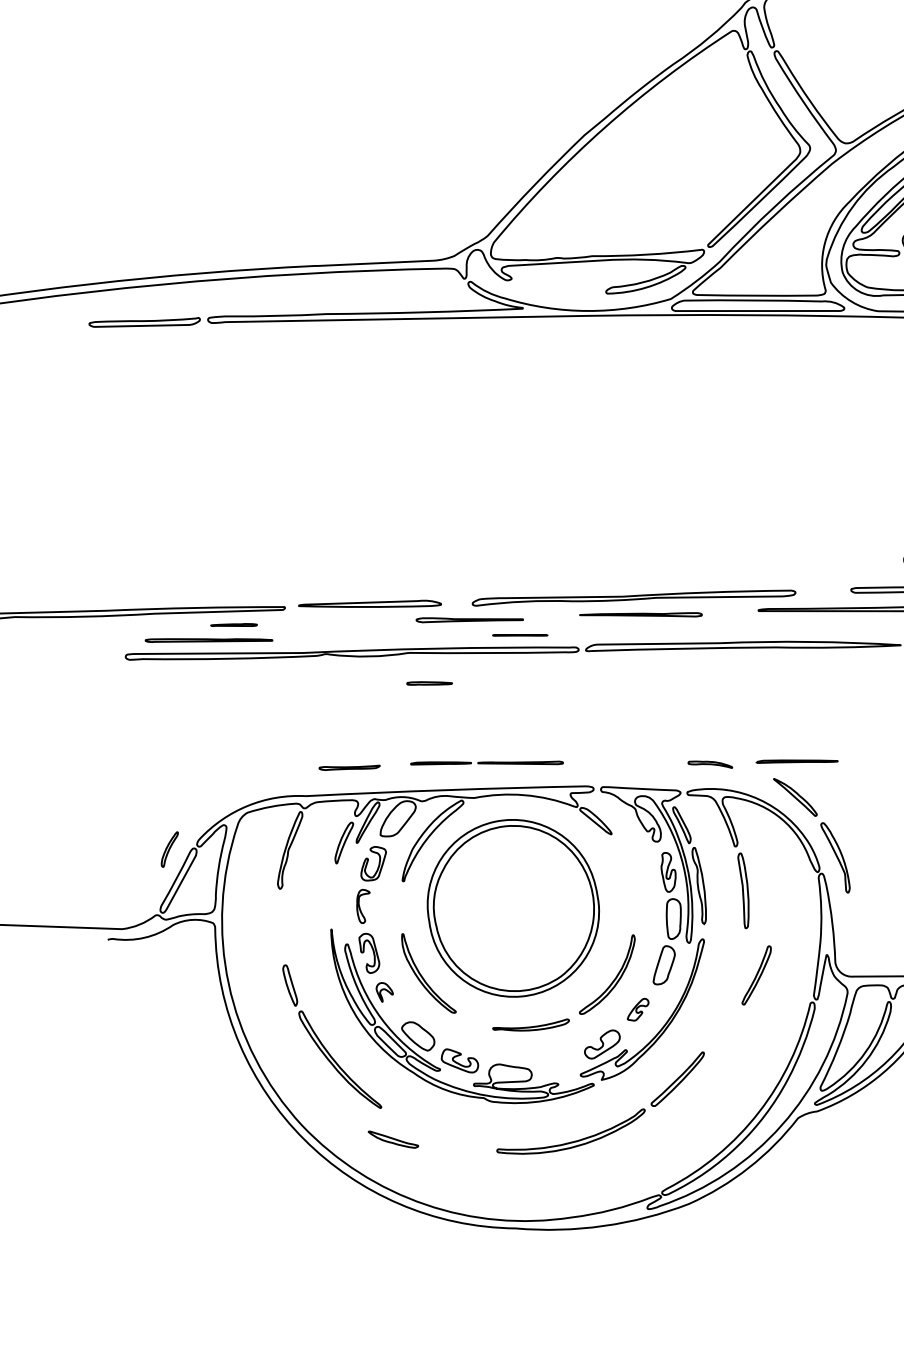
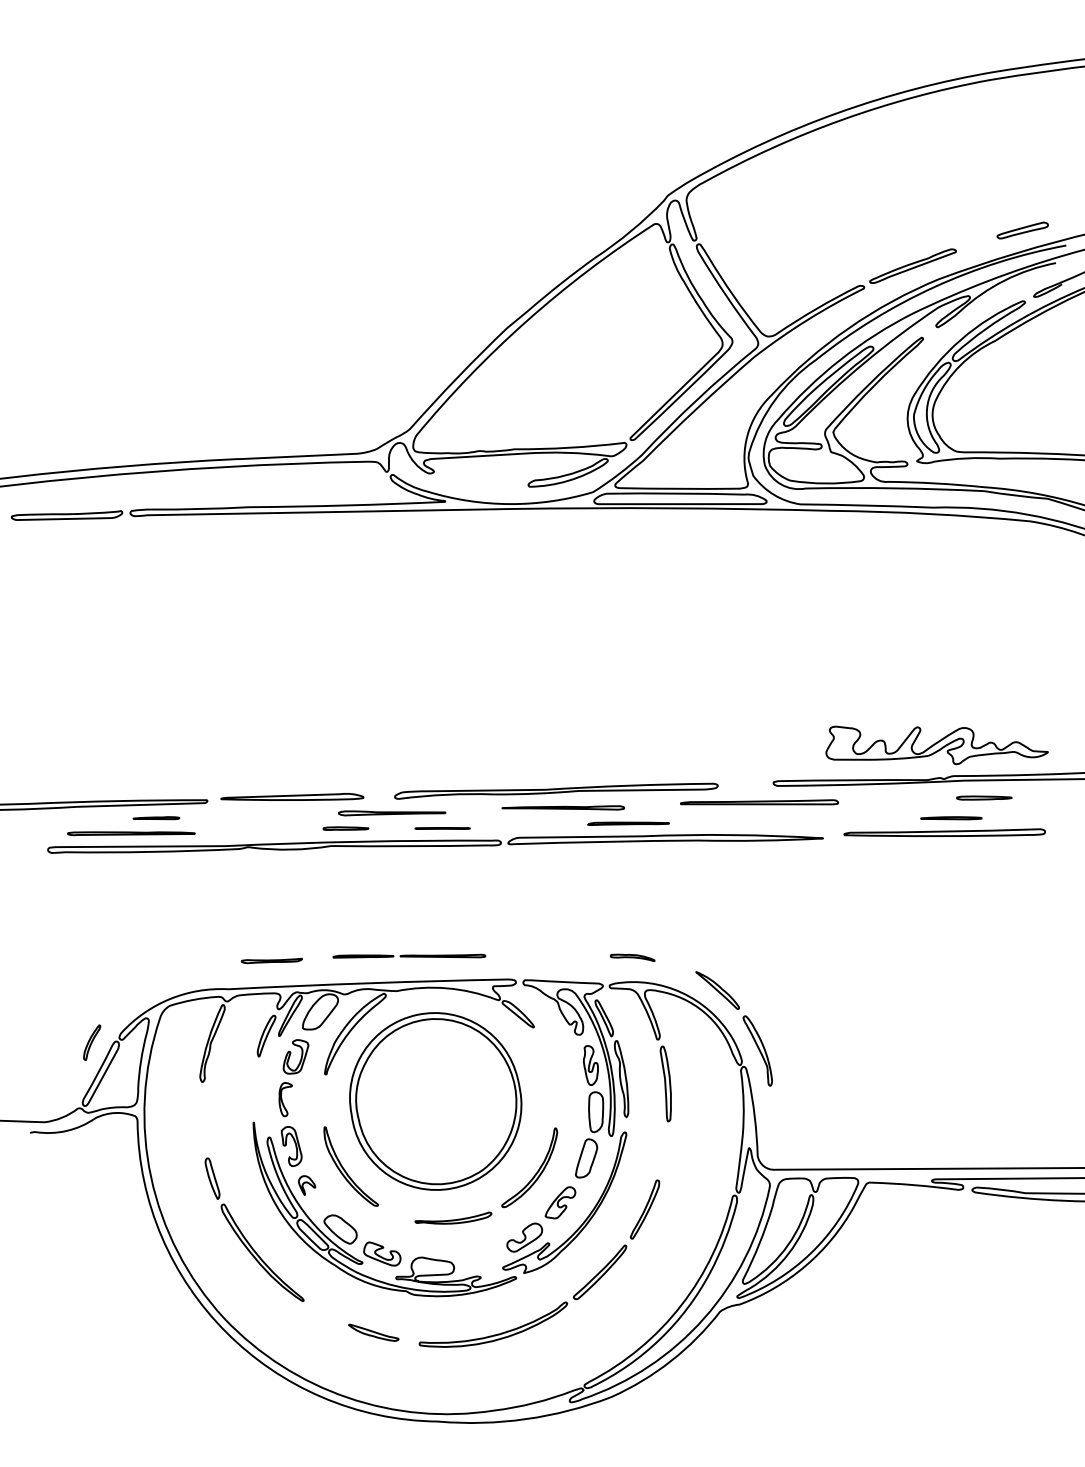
line: (429, 683) -> (345, 828), moved
line: (797, 761) -> (628, 823), moved
part: (756, 975) -> (644, 1209), moved
part: (638, 1009) -> (560, 1202), size x1.43
part: (393, 1139) -> (373, 1332), moved

